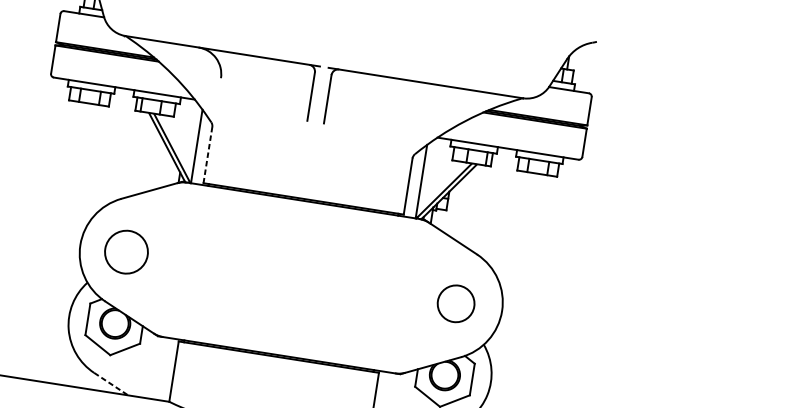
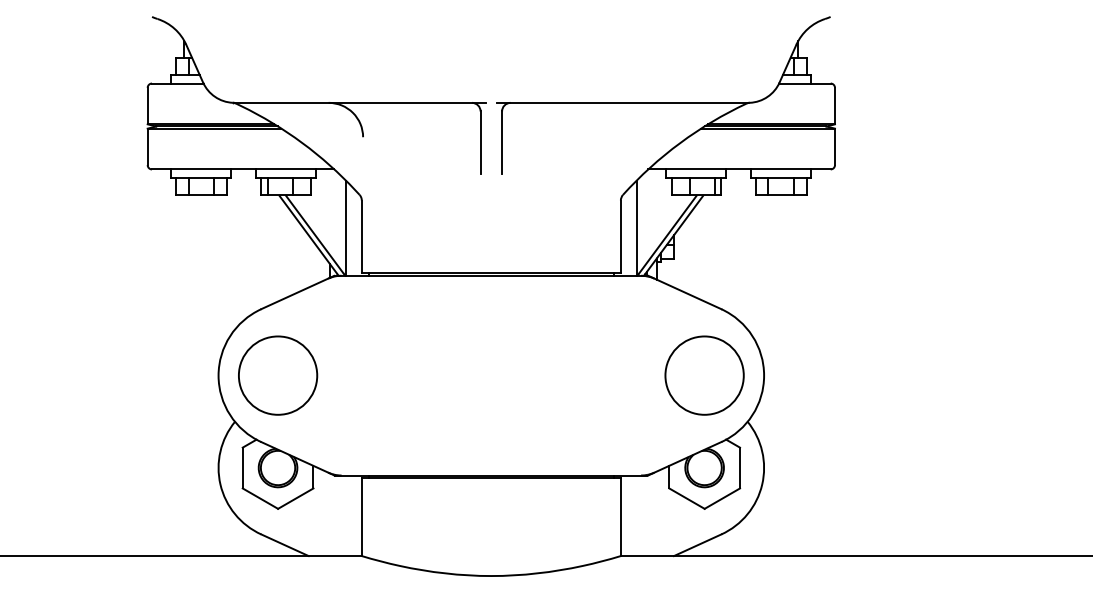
line: (207, 155) -> (361, 237), dashed -> solid
circle: (126, 252) -> (278, 375), size x1.43
circle: (456, 303) -> (704, 375), size x1.67
line: (111, 384) -> (285, 545), dashed -> solid

